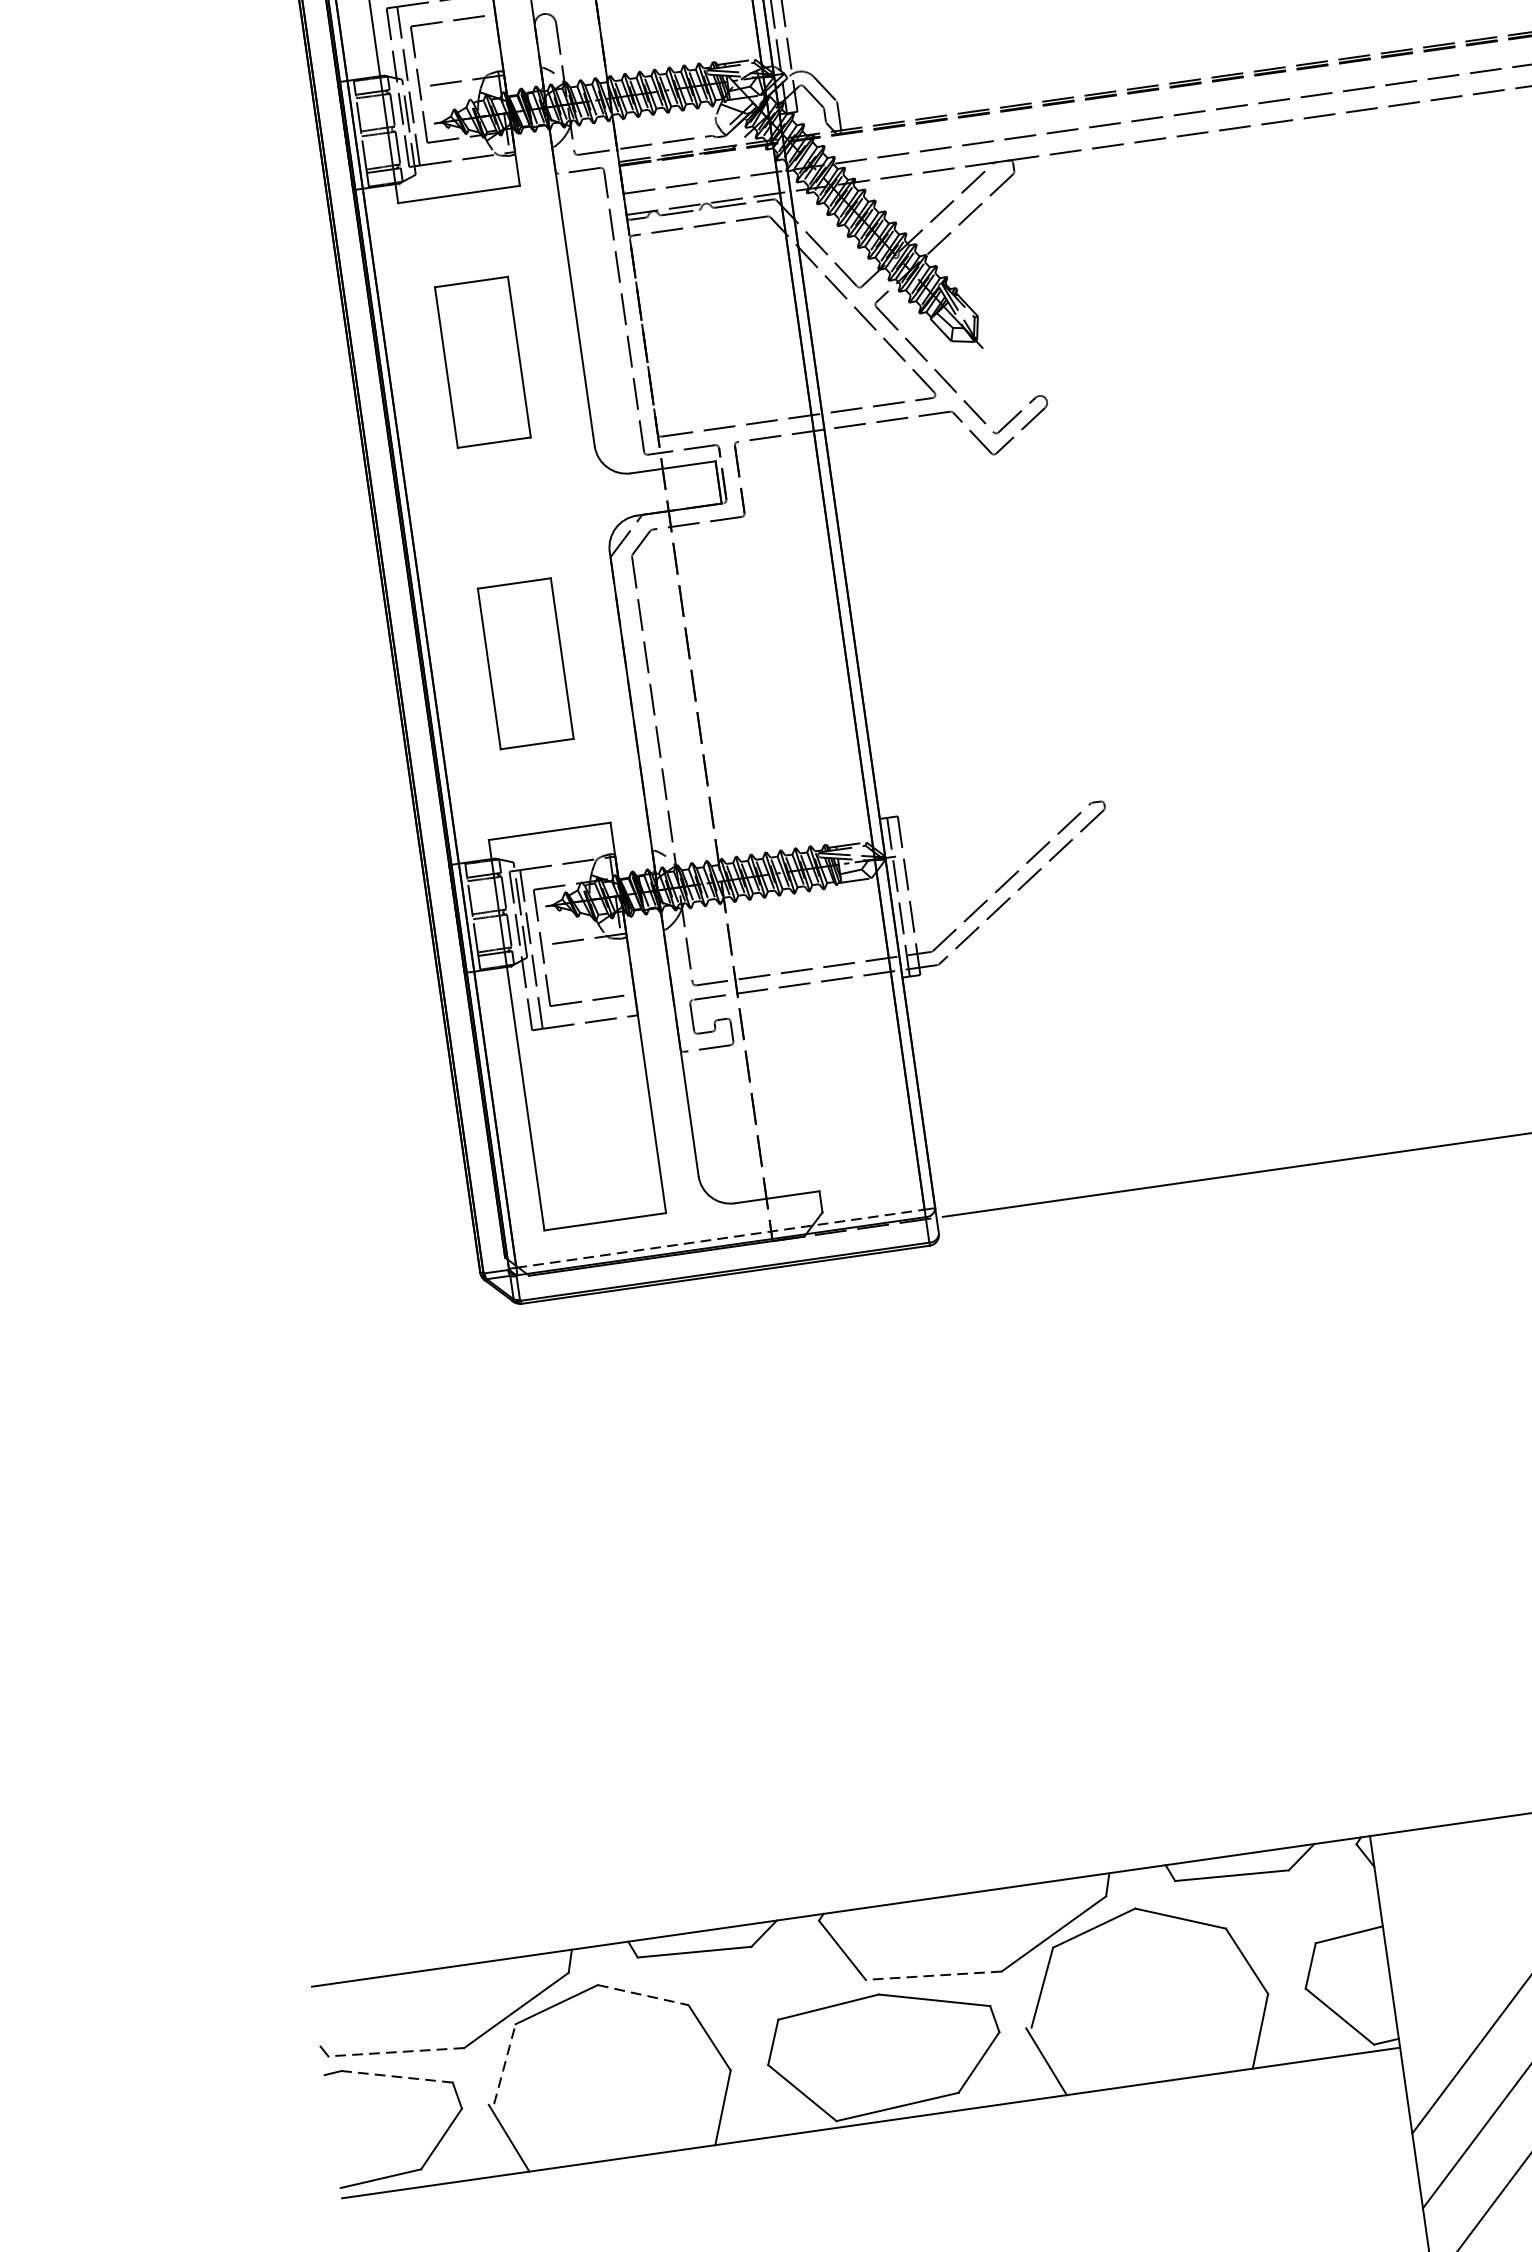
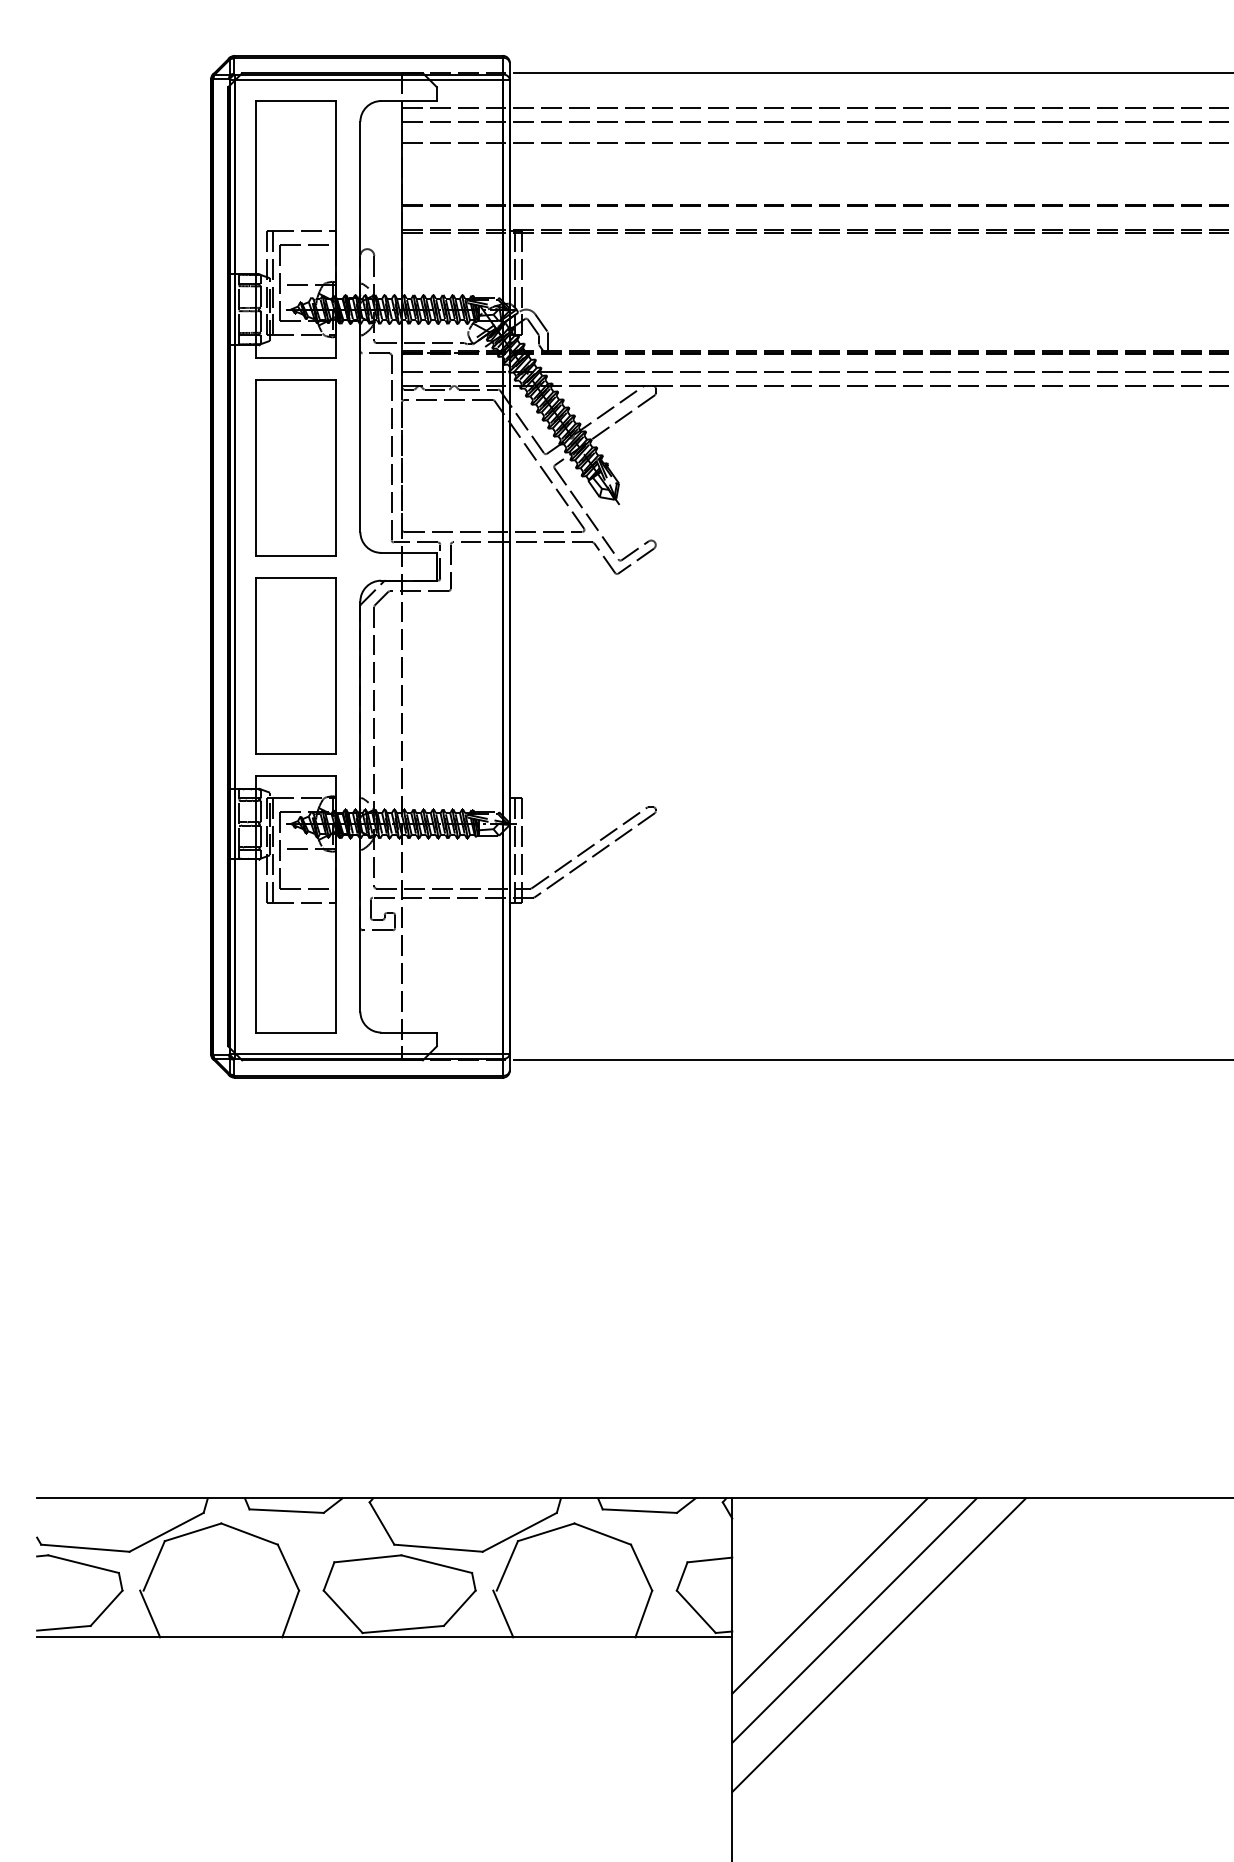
part: (481, 361) -> (295, 467), size x1.67
part: (524, 663) -> (295, 665), size x1.67
line: (721, 1239) -> (369, 1054), dashed -> solid
line: (933, 1976) -> (438, 1548), dashed -> solid
line: (644, 1995) -> (250, 1534), dashed -> solid
line: (395, 2052) -> (84, 1548), dashed -> solid
line: (505, 2063) -> (154, 1565), dashed -> solid
line: (396, 2077) -> (83, 1564), dashed -> solid

